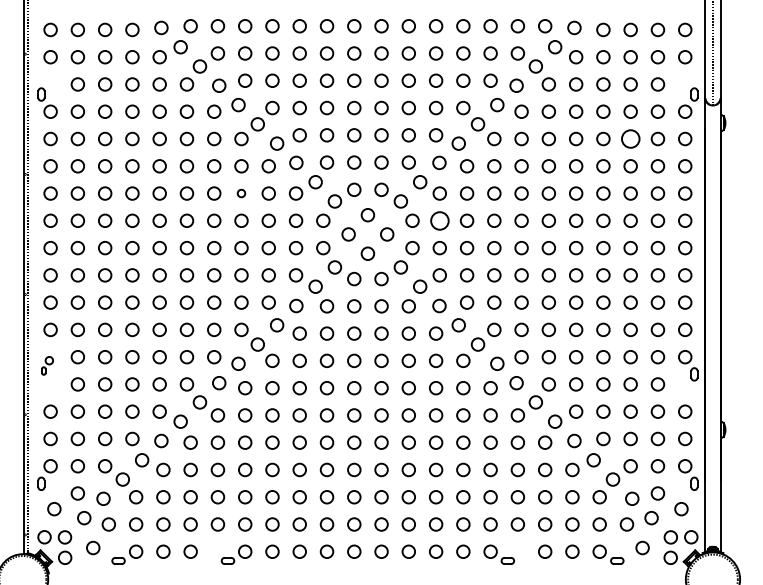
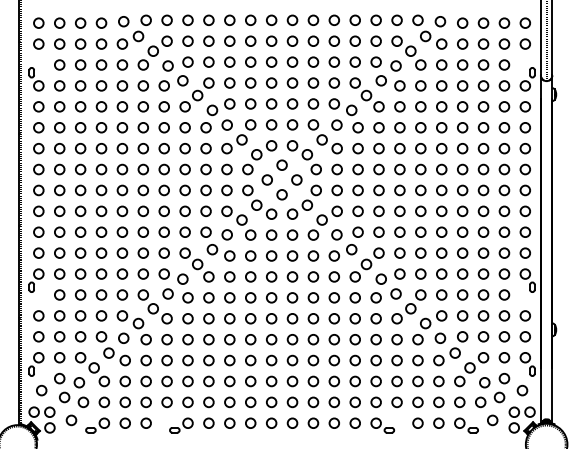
circle: (630, 138) -> (483, 106), size x0.71
circle: (241, 193) -> (185, 148), size x1.67
circle: (439, 220) -> (336, 169), size x0.71
part: (47, 365) -> (36, 280), size x1.67

